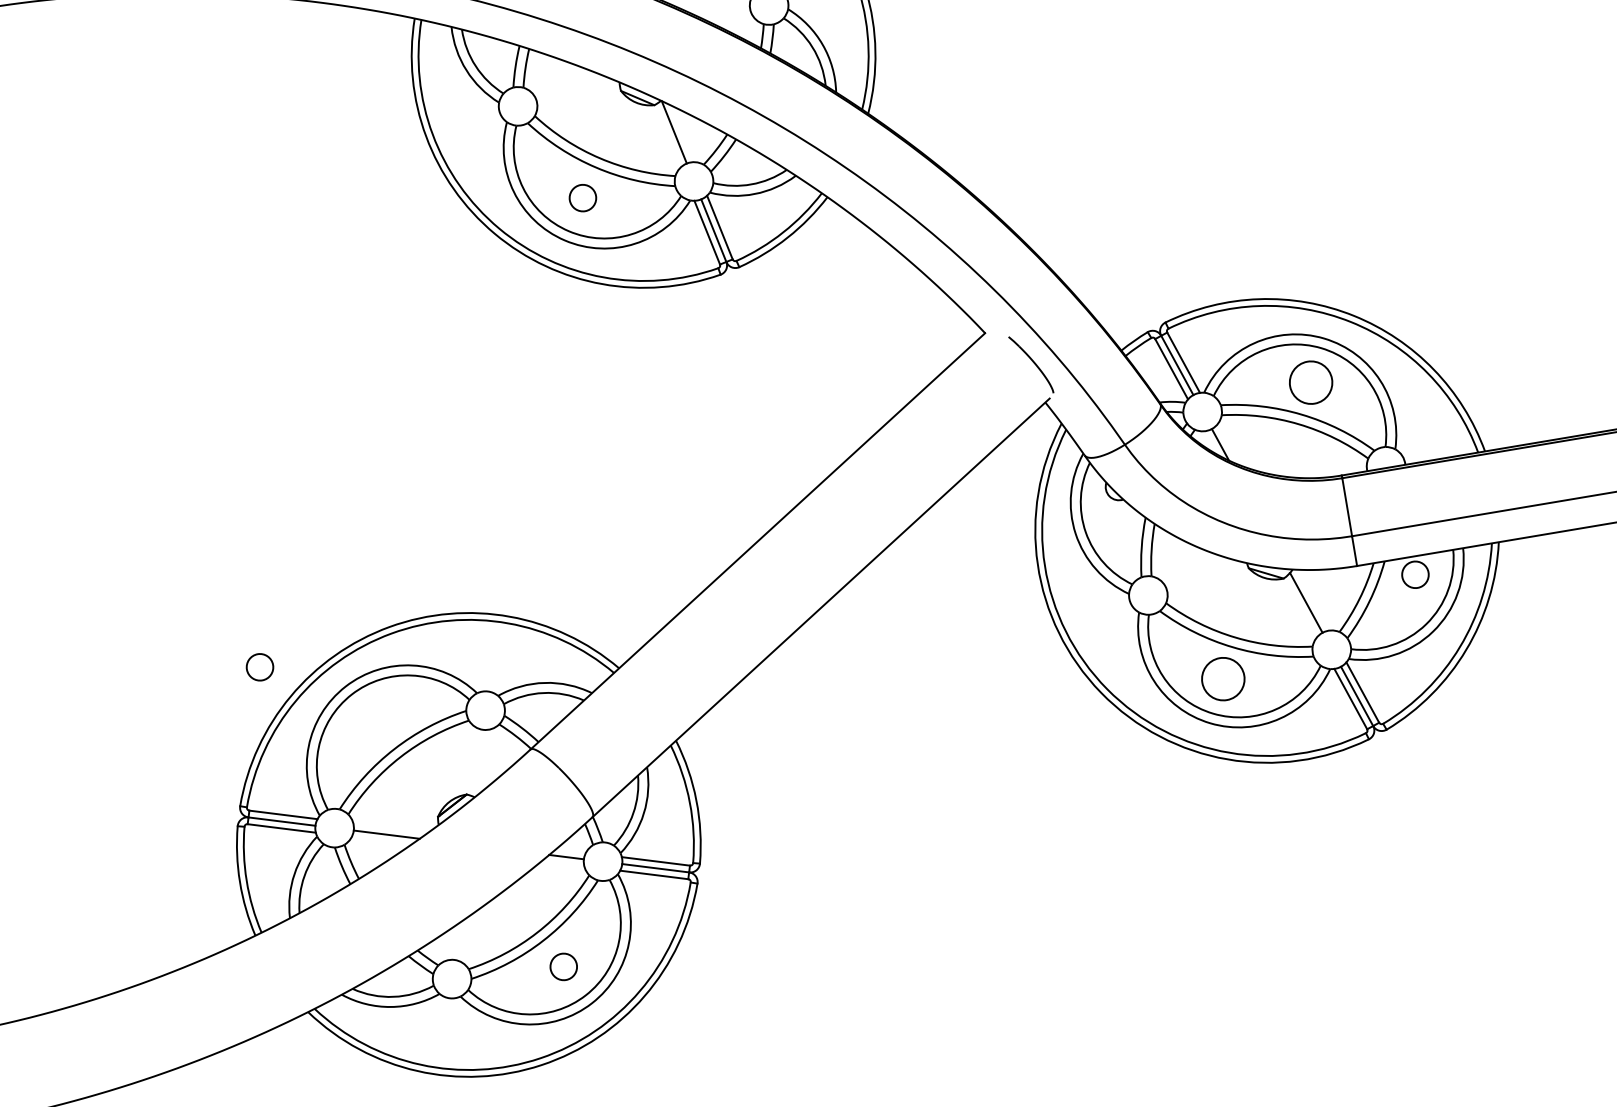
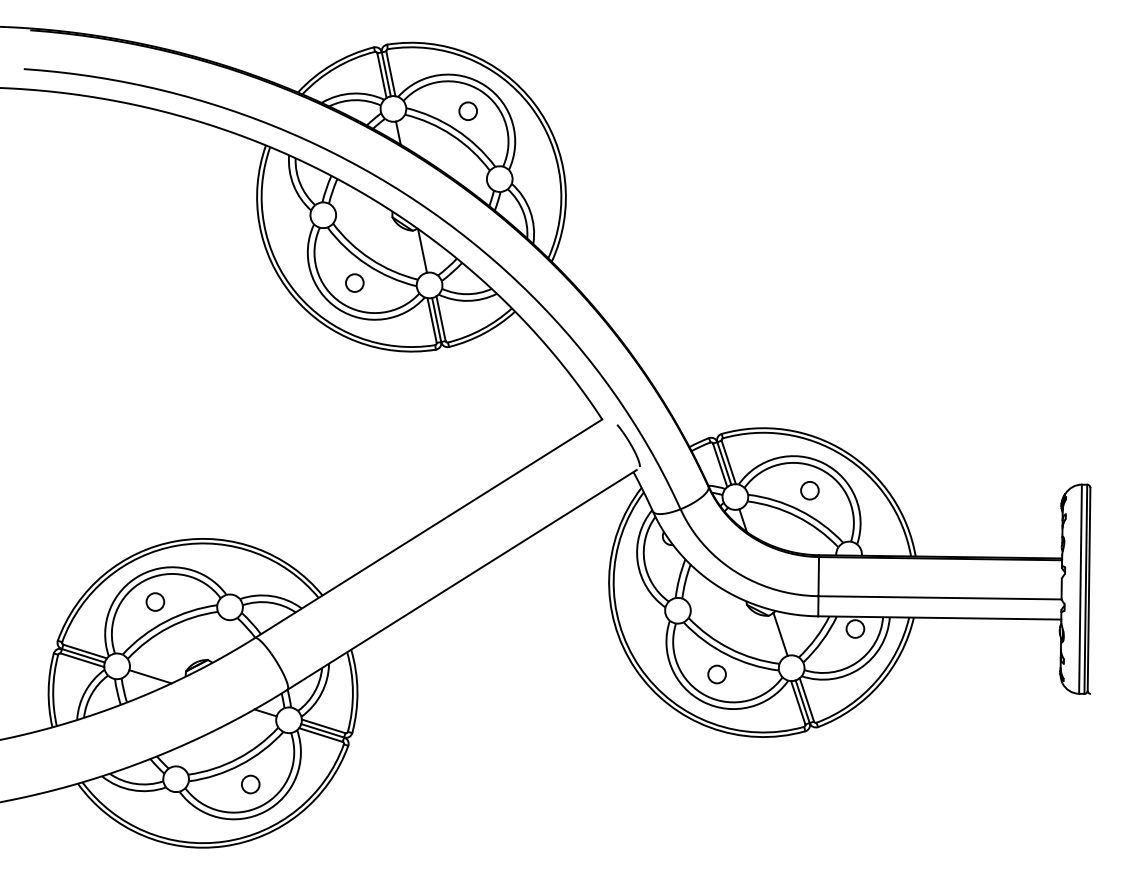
circle: (1310, 382) -> (809, 490), size x0.62
circle: (260, 666) -> (155, 601), moved
circle: (1222, 679) -> (716, 674), size x0.62

